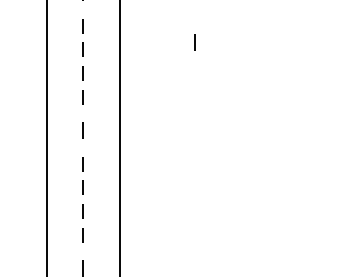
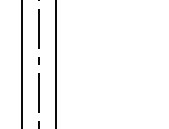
line: (194, 41) -> (90, 19), removed
line: (82, 63) -> (38, 29), dashed -> solid
line: (82, 200) -> (38, 93), dashed -> solid

